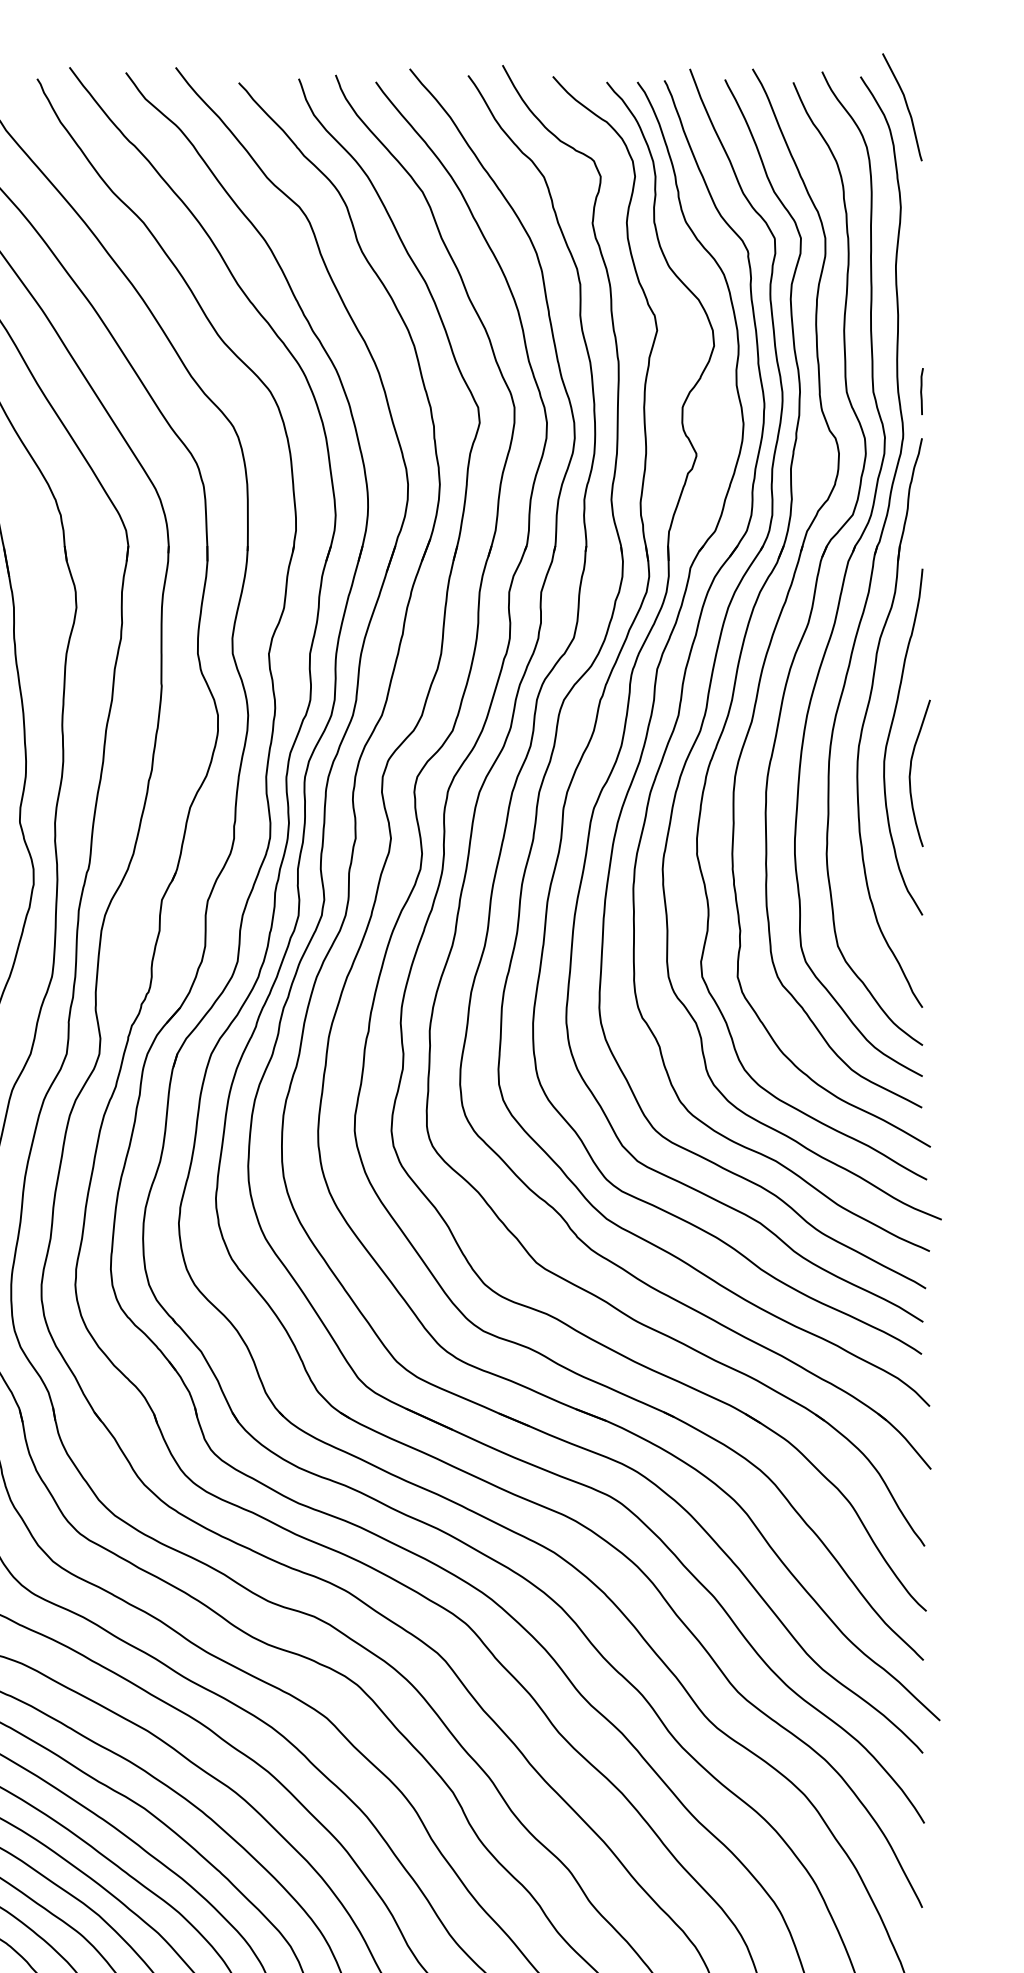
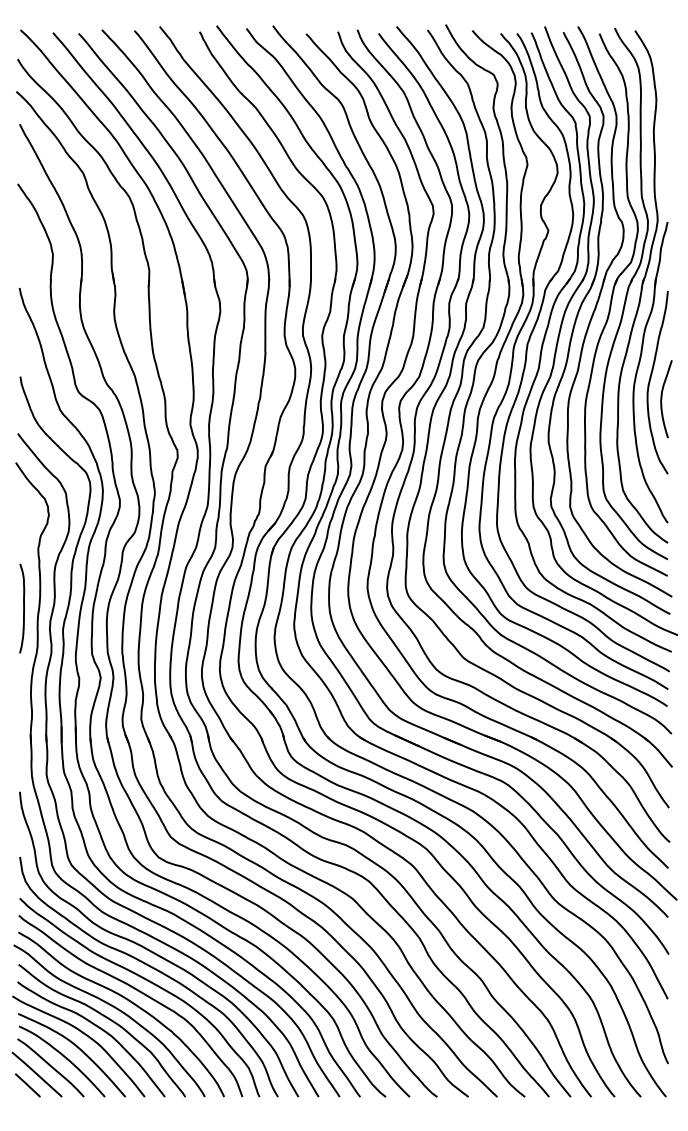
curve: (904, 104) -> (658, 45), removed
line: (921, 390) -> (667, 196), removed

